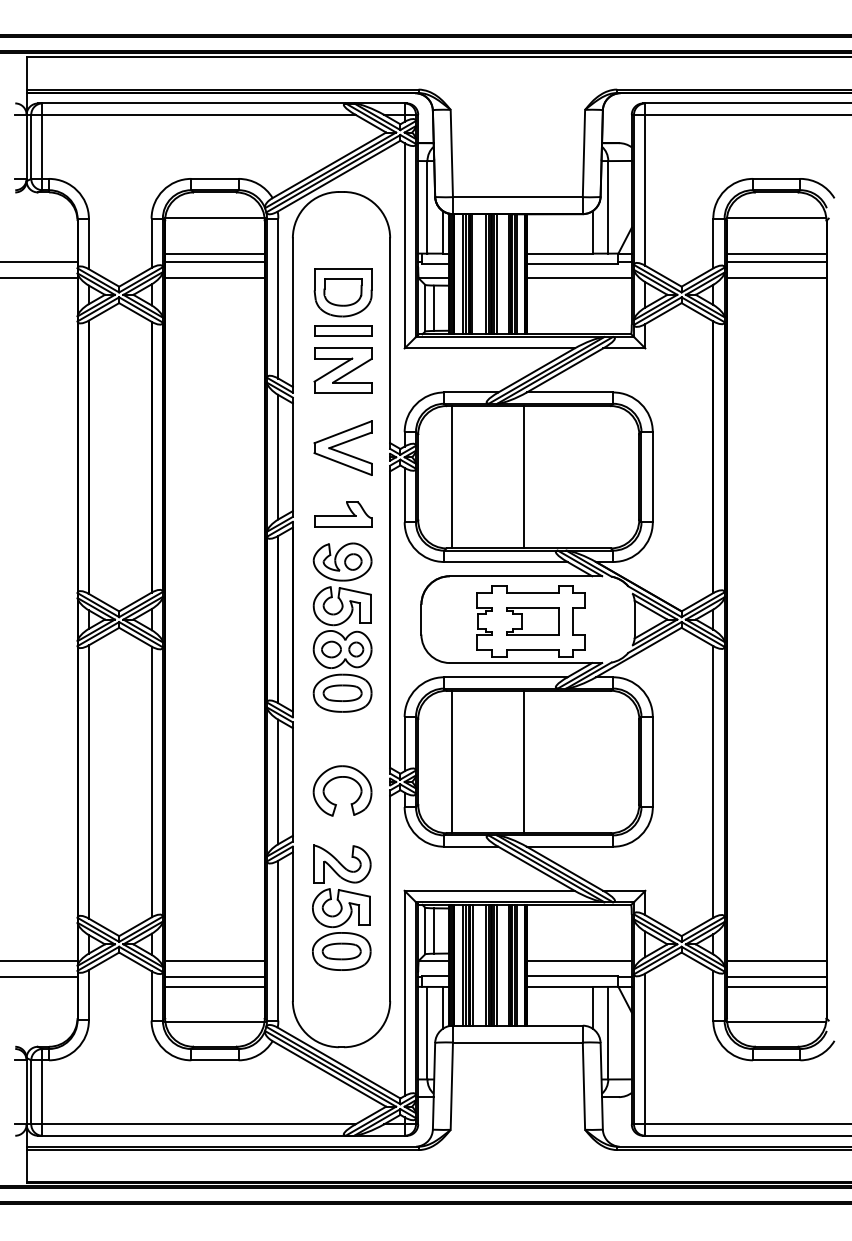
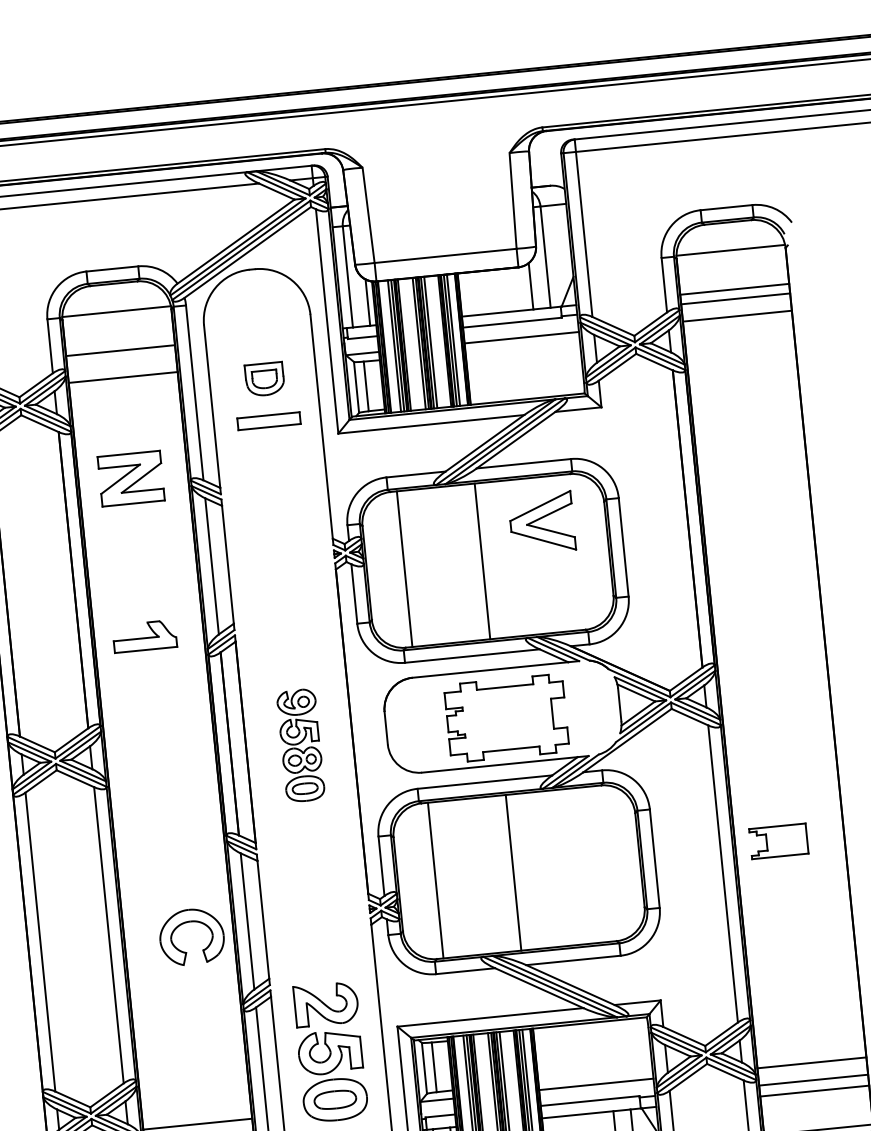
line: (214, 262) -> (121, 360), removed
part: (342, 292) -> (264, 379), size x0.6
part: (342, 370) -> (130, 478), moved
part: (342, 447) -> (541, 522), moved
part: (343, 514) -> (145, 636), moved
part: (532, 621) -> (778, 841), moved
part: (342, 627) -> (300, 745), size x0.6
part: (338, 778) -> (186, 923), moved

